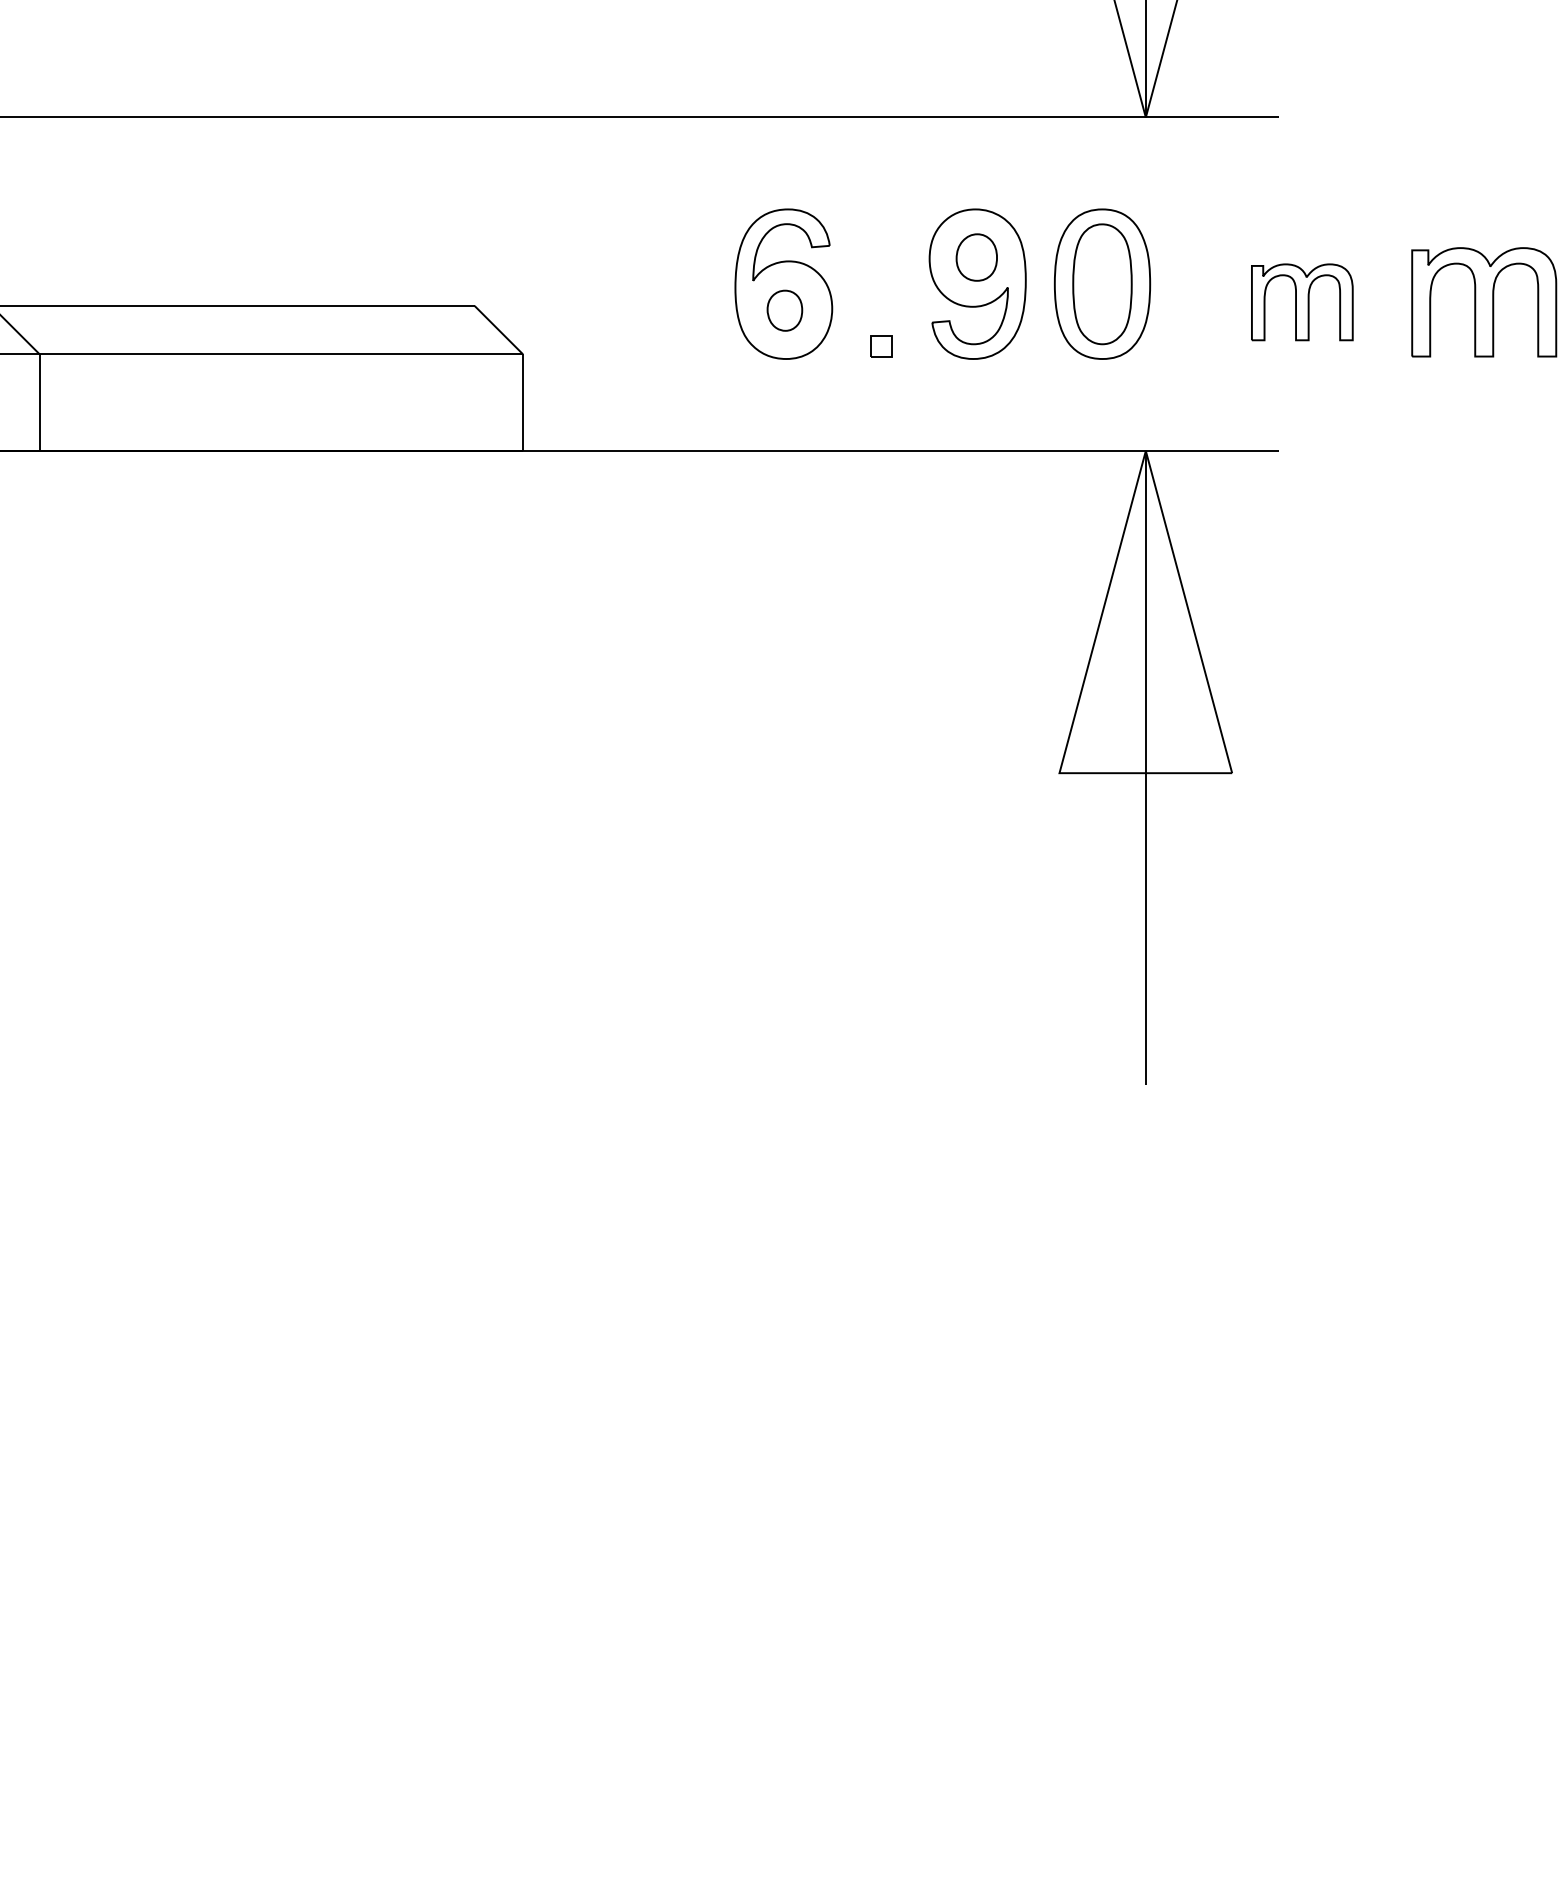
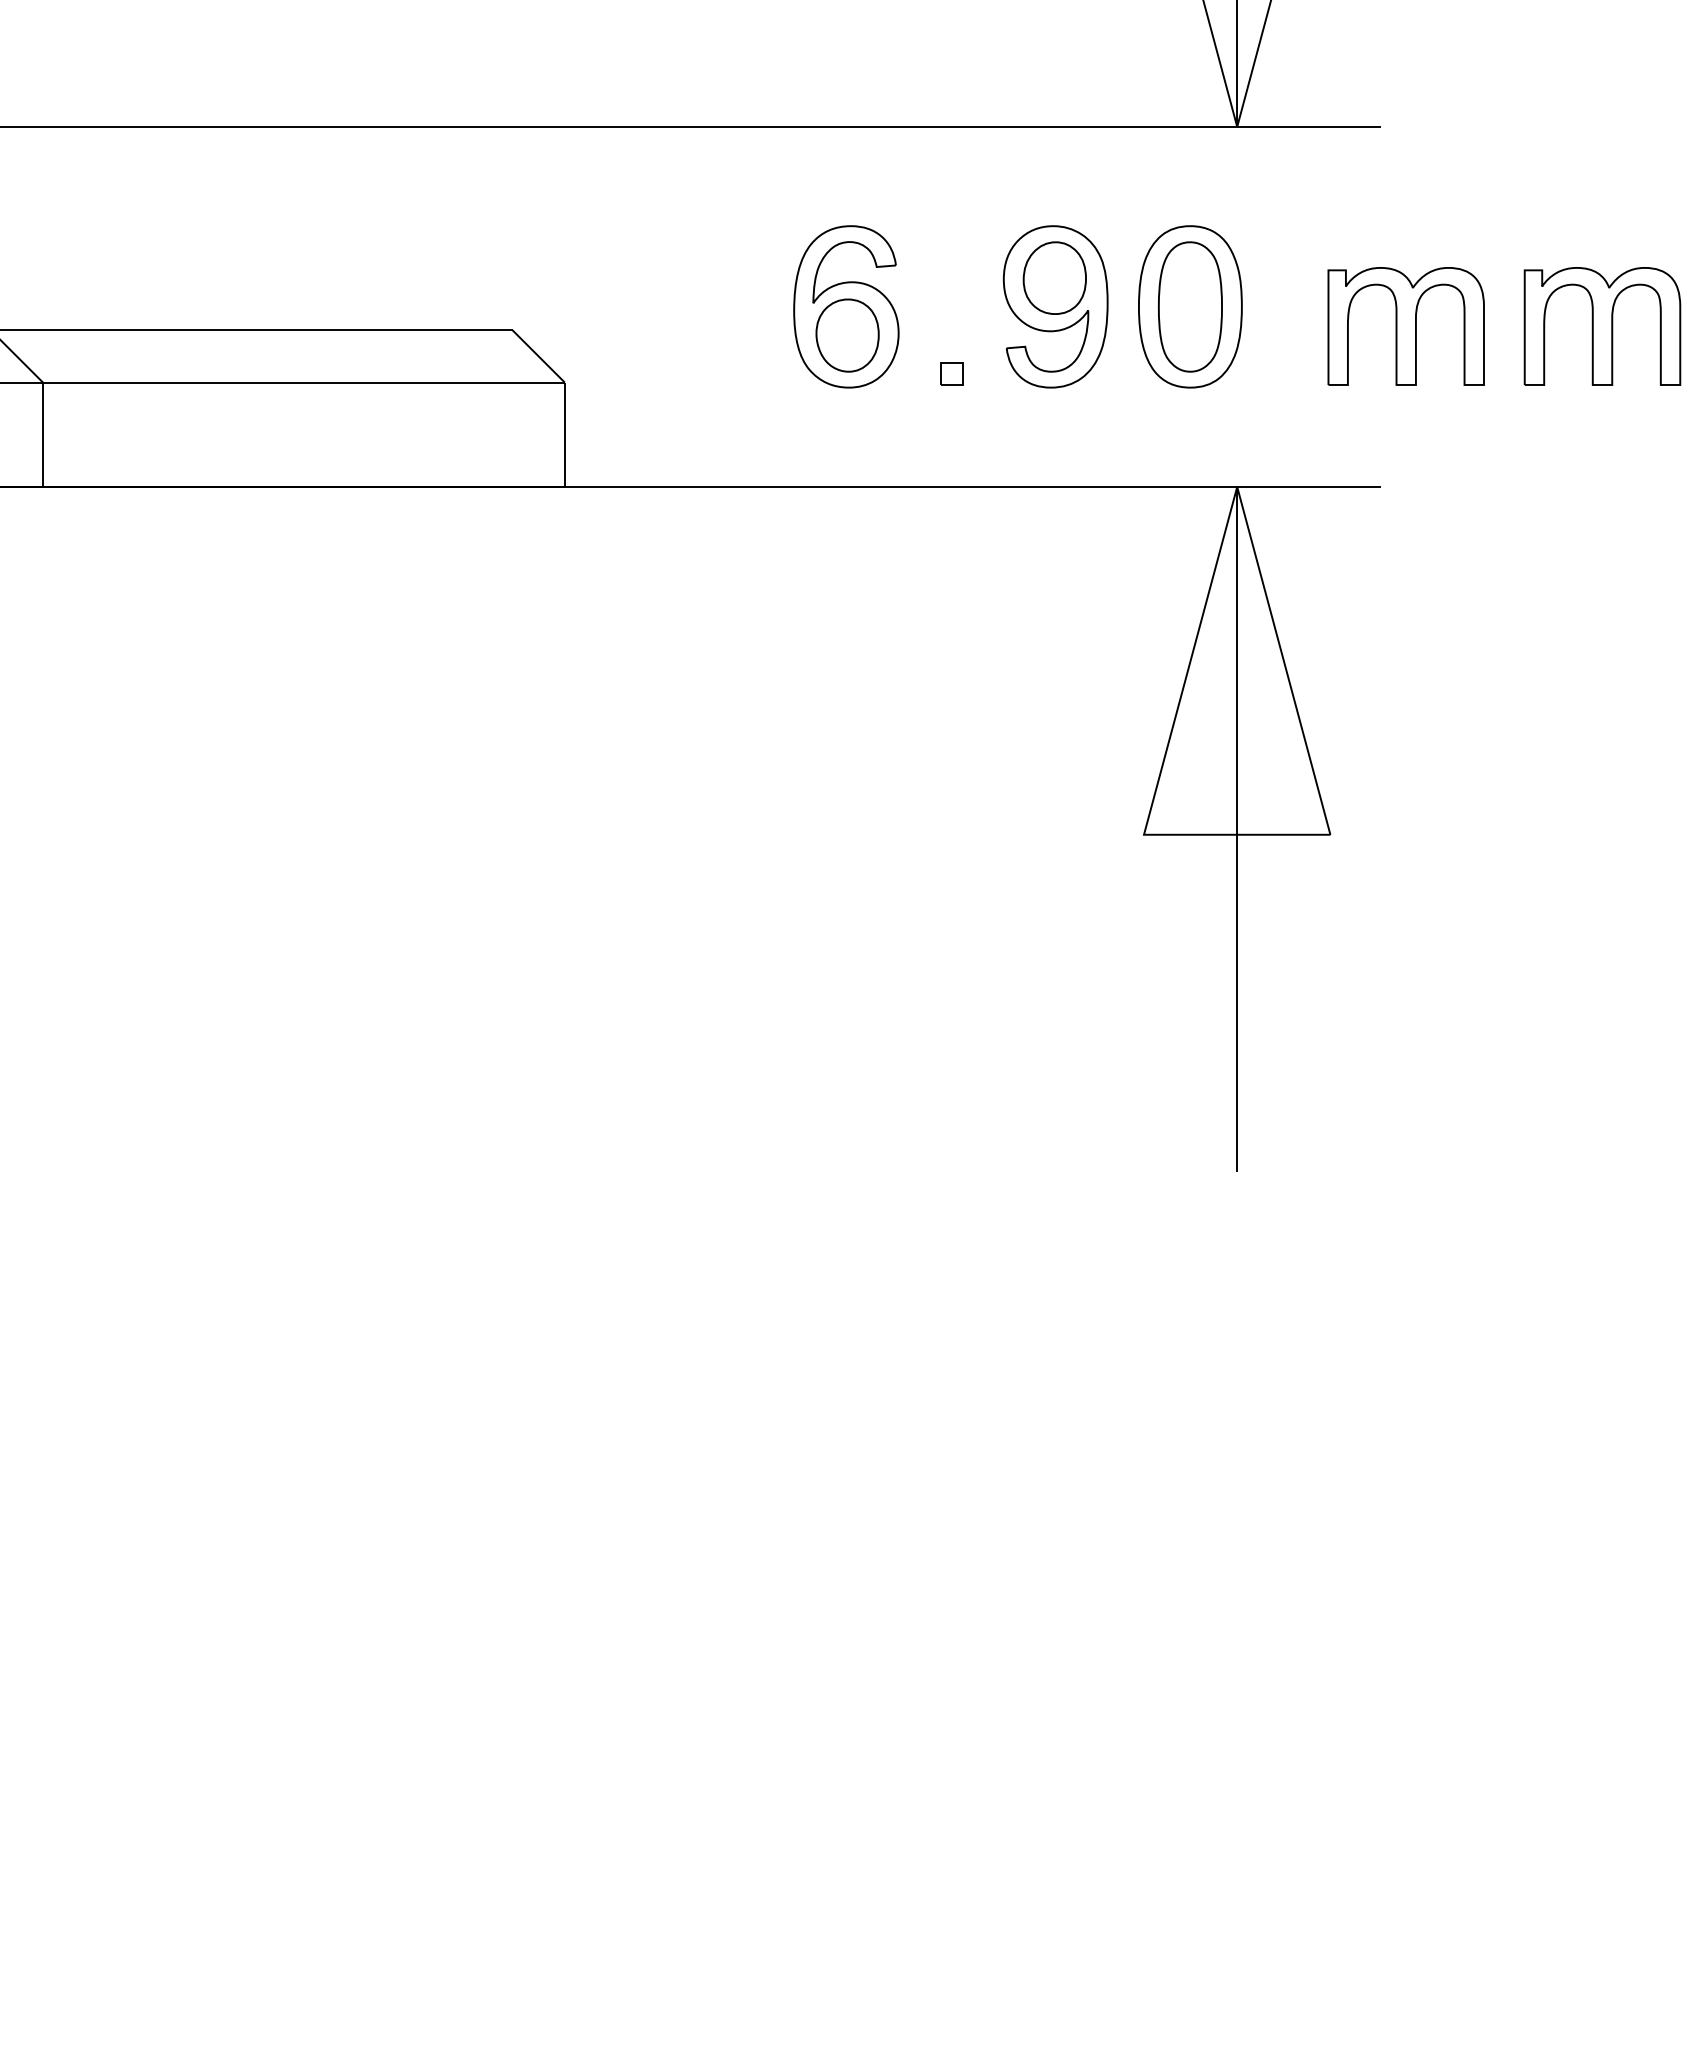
part: (976, 256) -> (1054, 277), size x1.43
part: (1301, 302) -> (1405, 326), size x1.43
part: (784, 310) -> (847, 335), size x1.67

